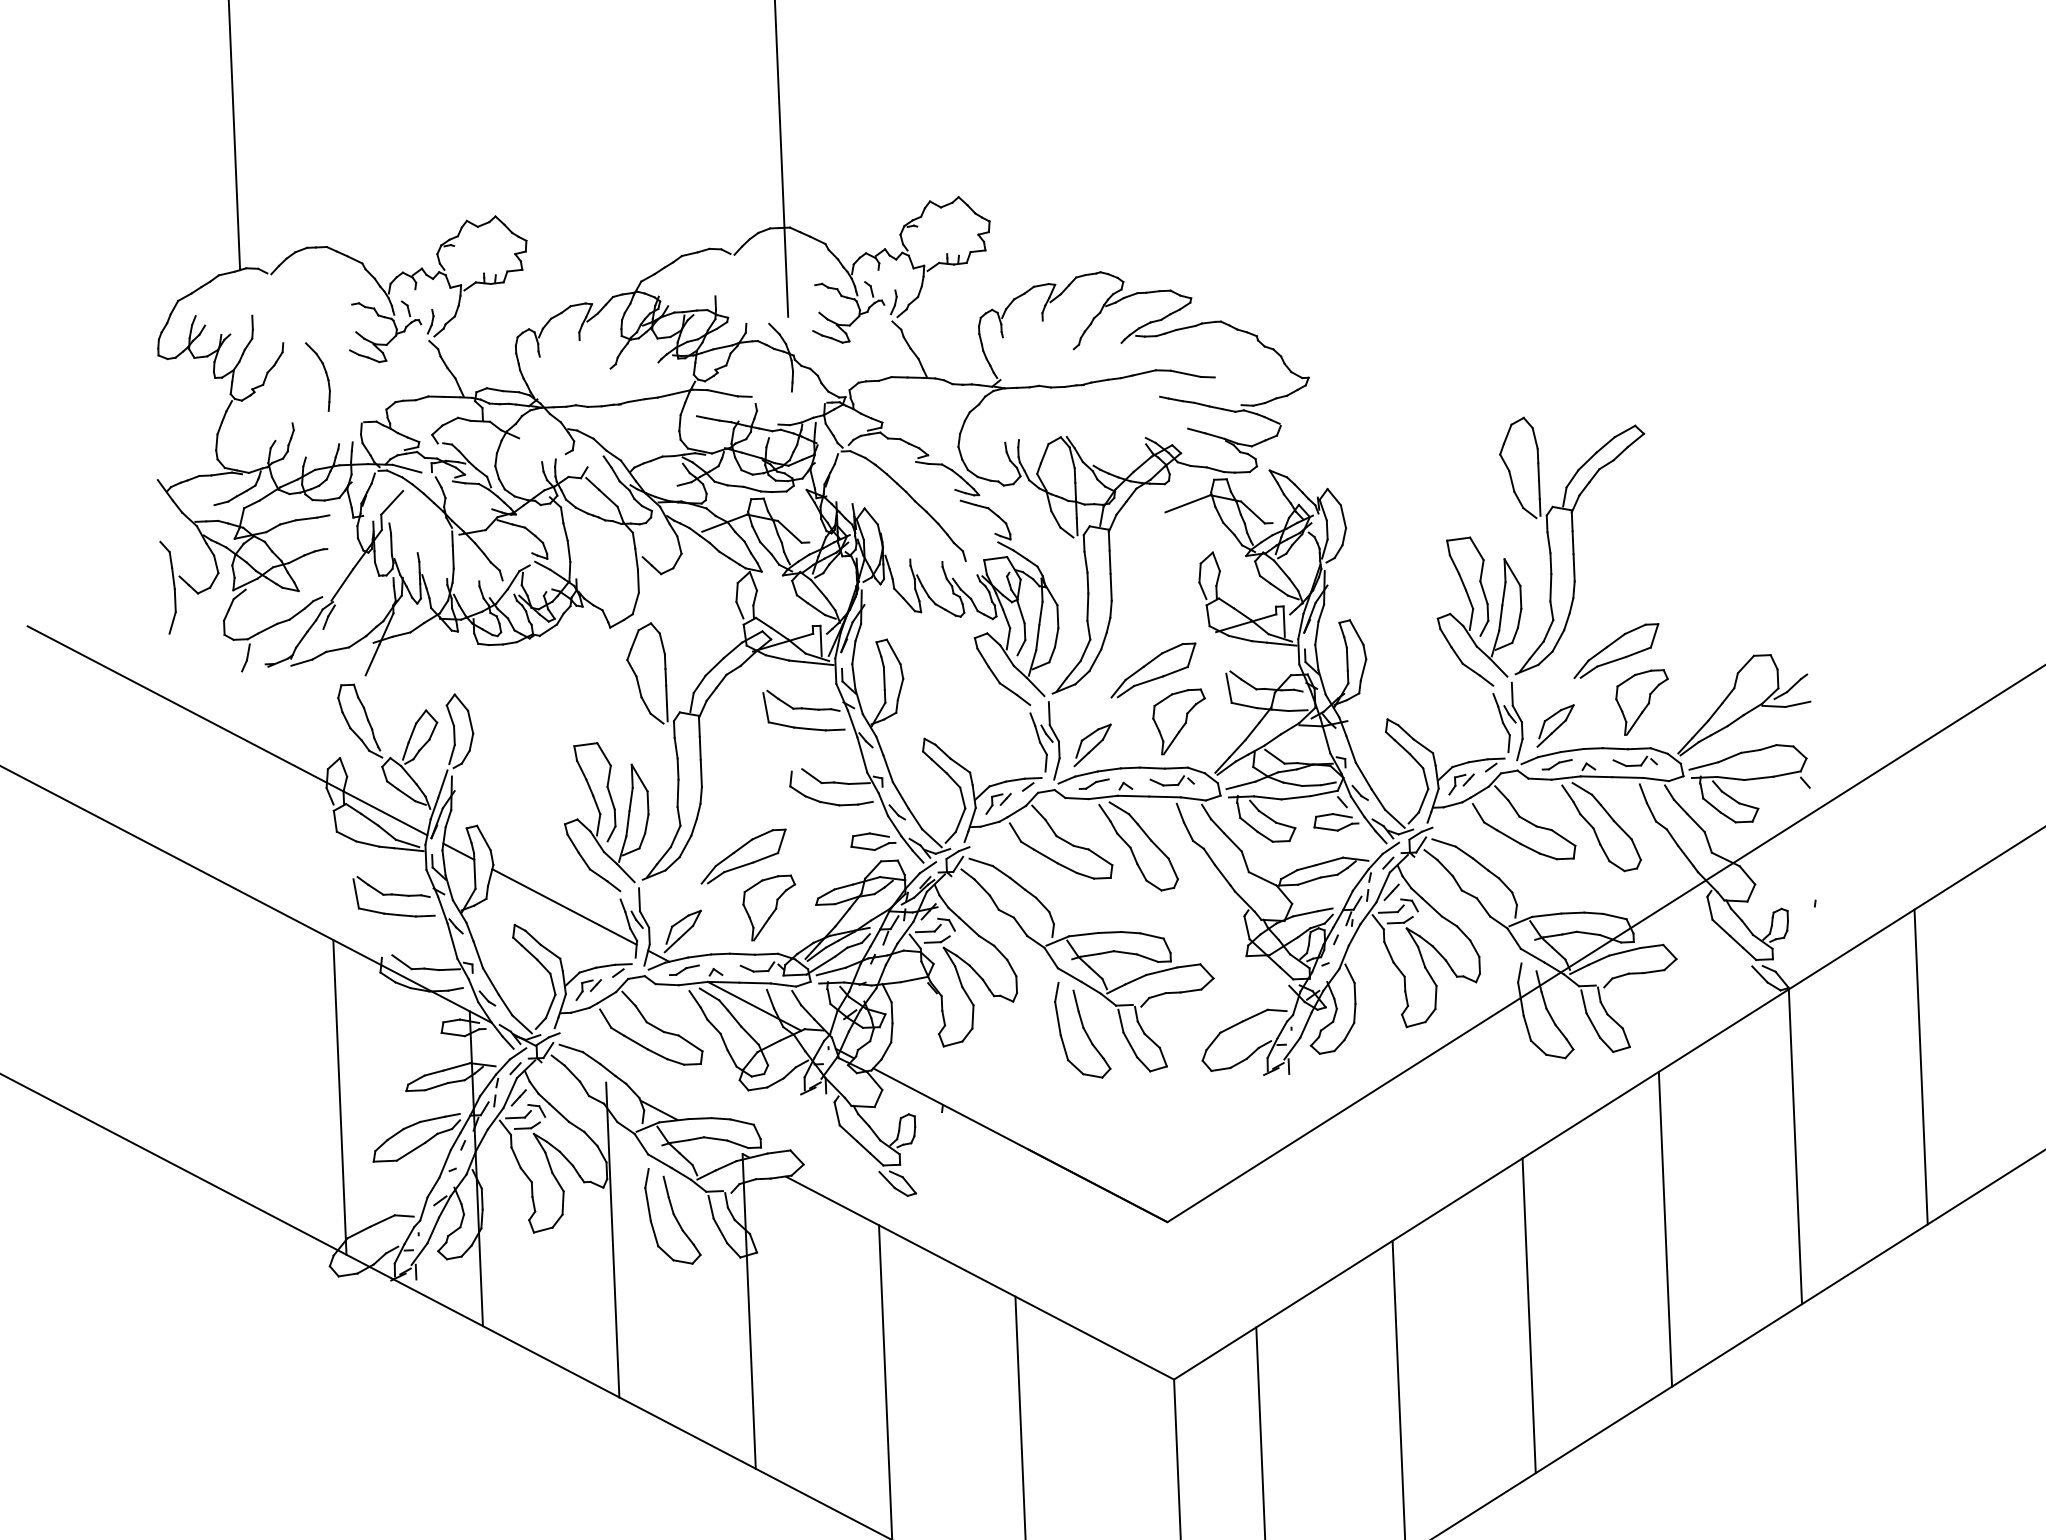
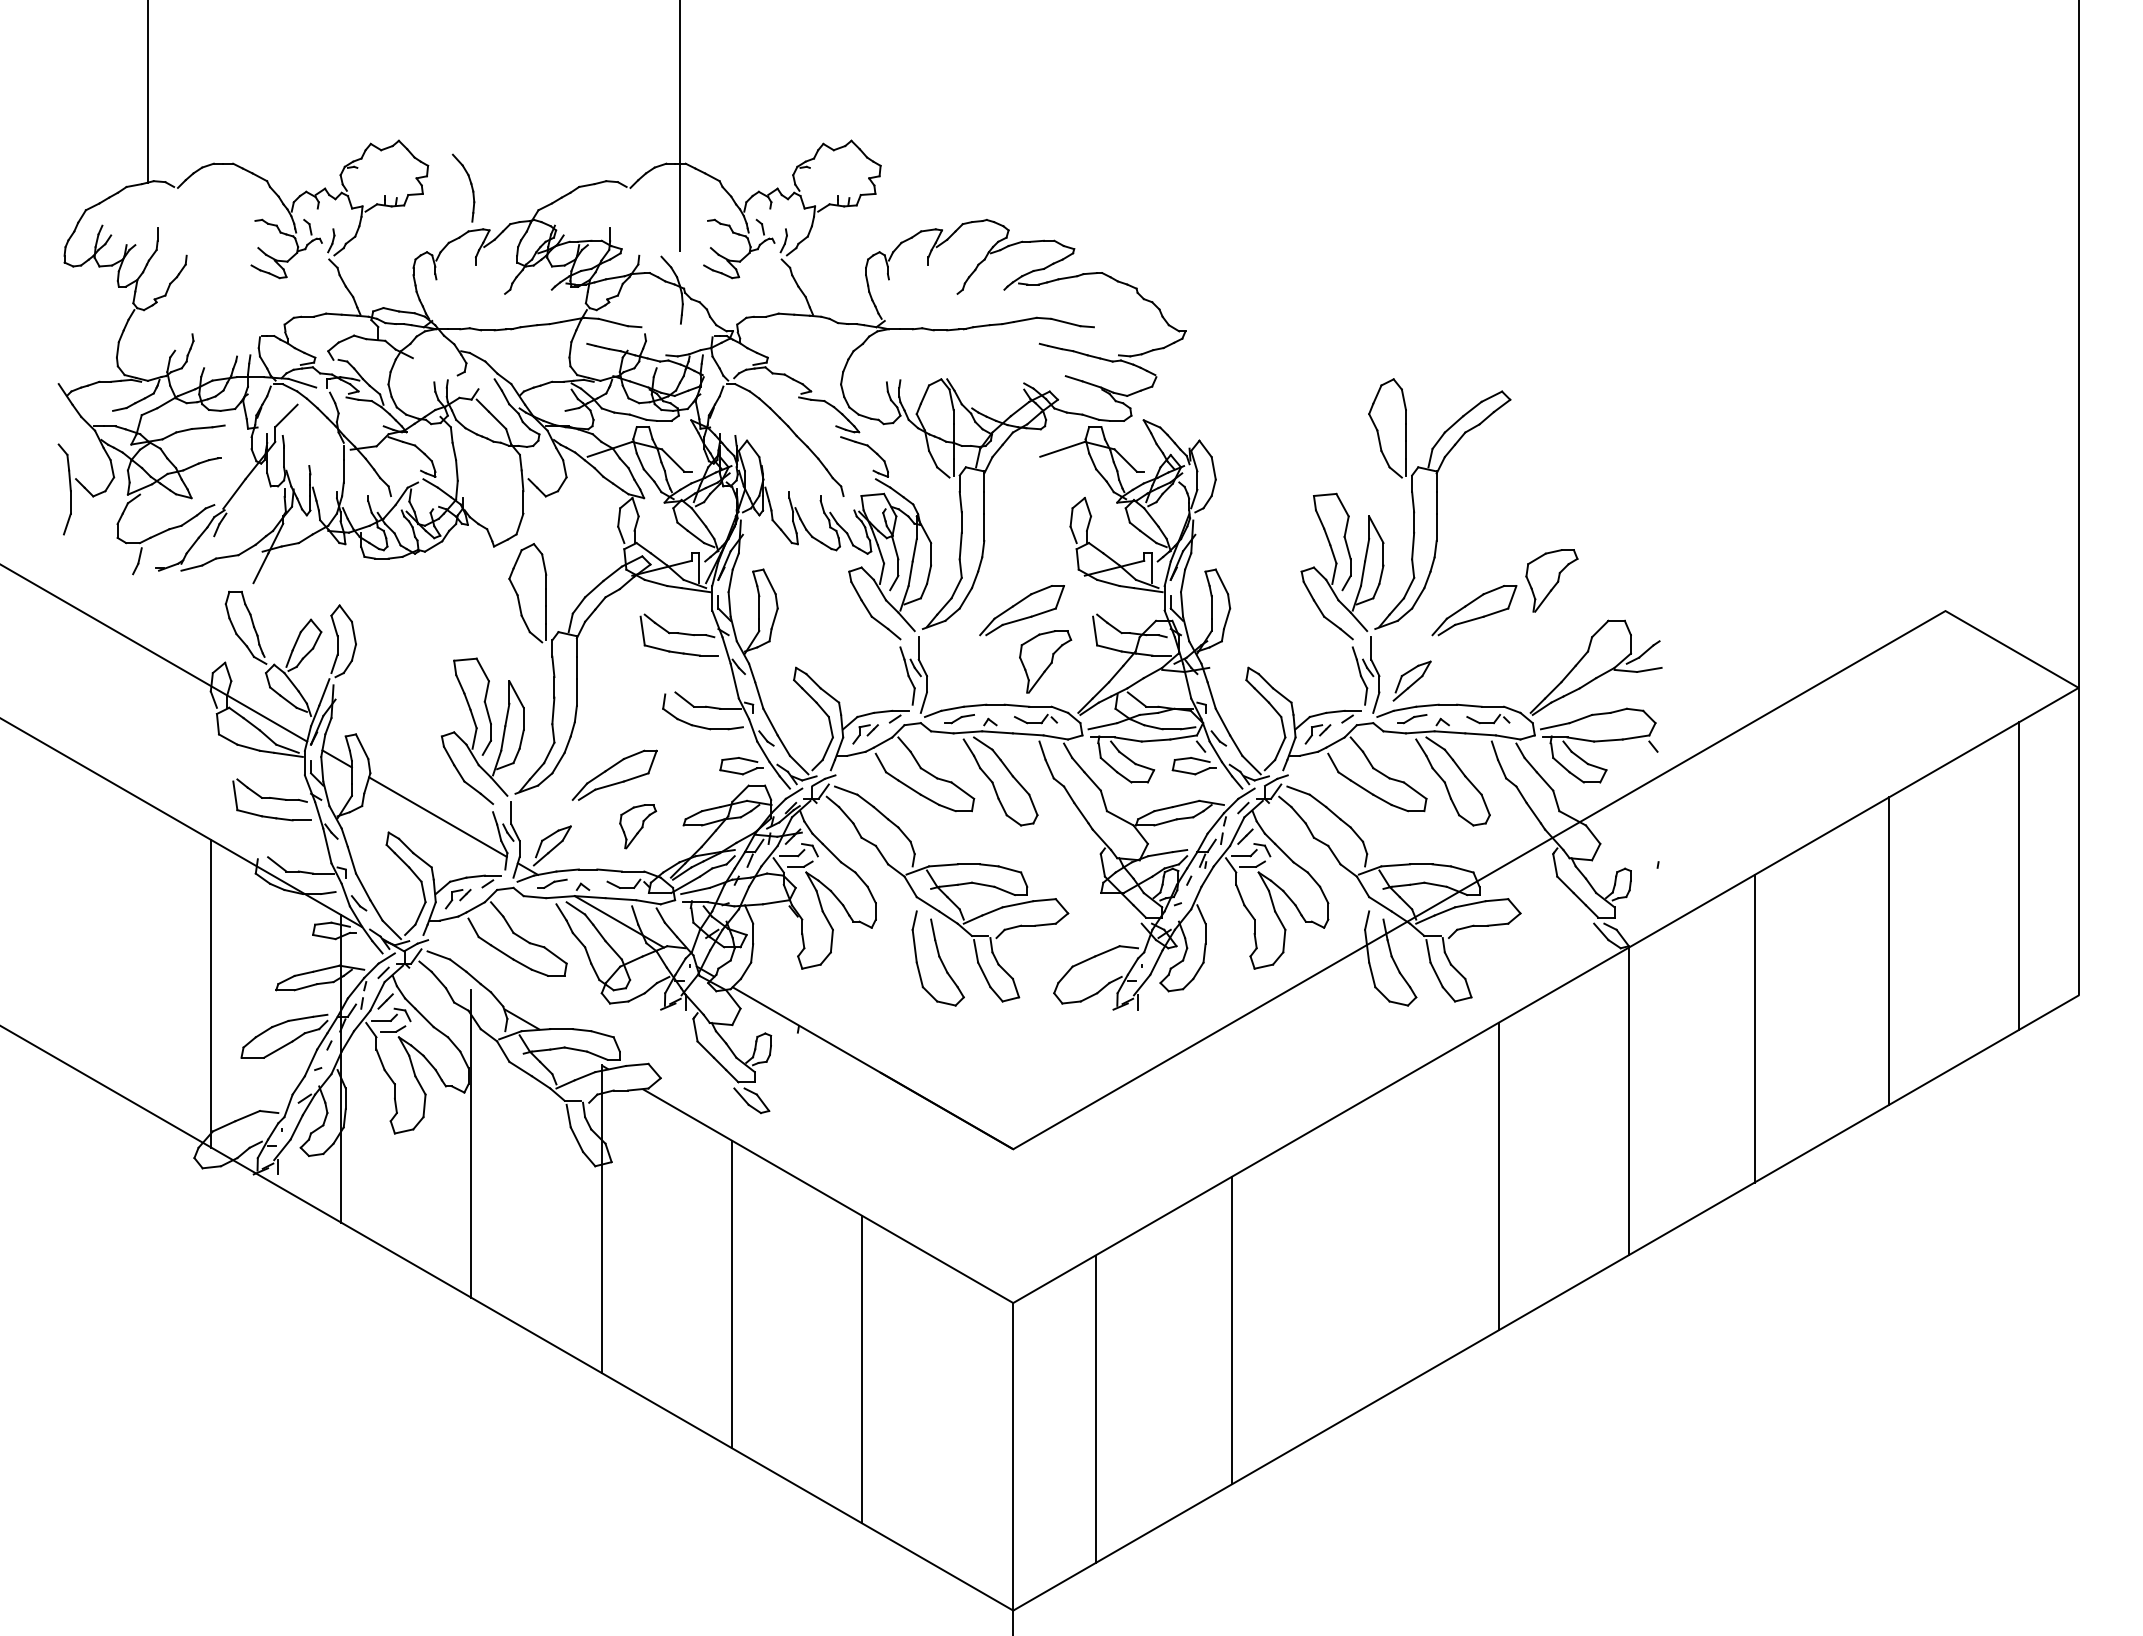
part: (325, 373) -> (470, 185), moved
part: (1642, 702) -> (1551, 580), moved
part: (1092, 744) -> (959, 680), removed
part: (769, 907) -> (637, 826), size x0.7
part: (672, 1216) -> (530, 1123), removed
line: (1529, 1315) -> (1362, 1255), removed

